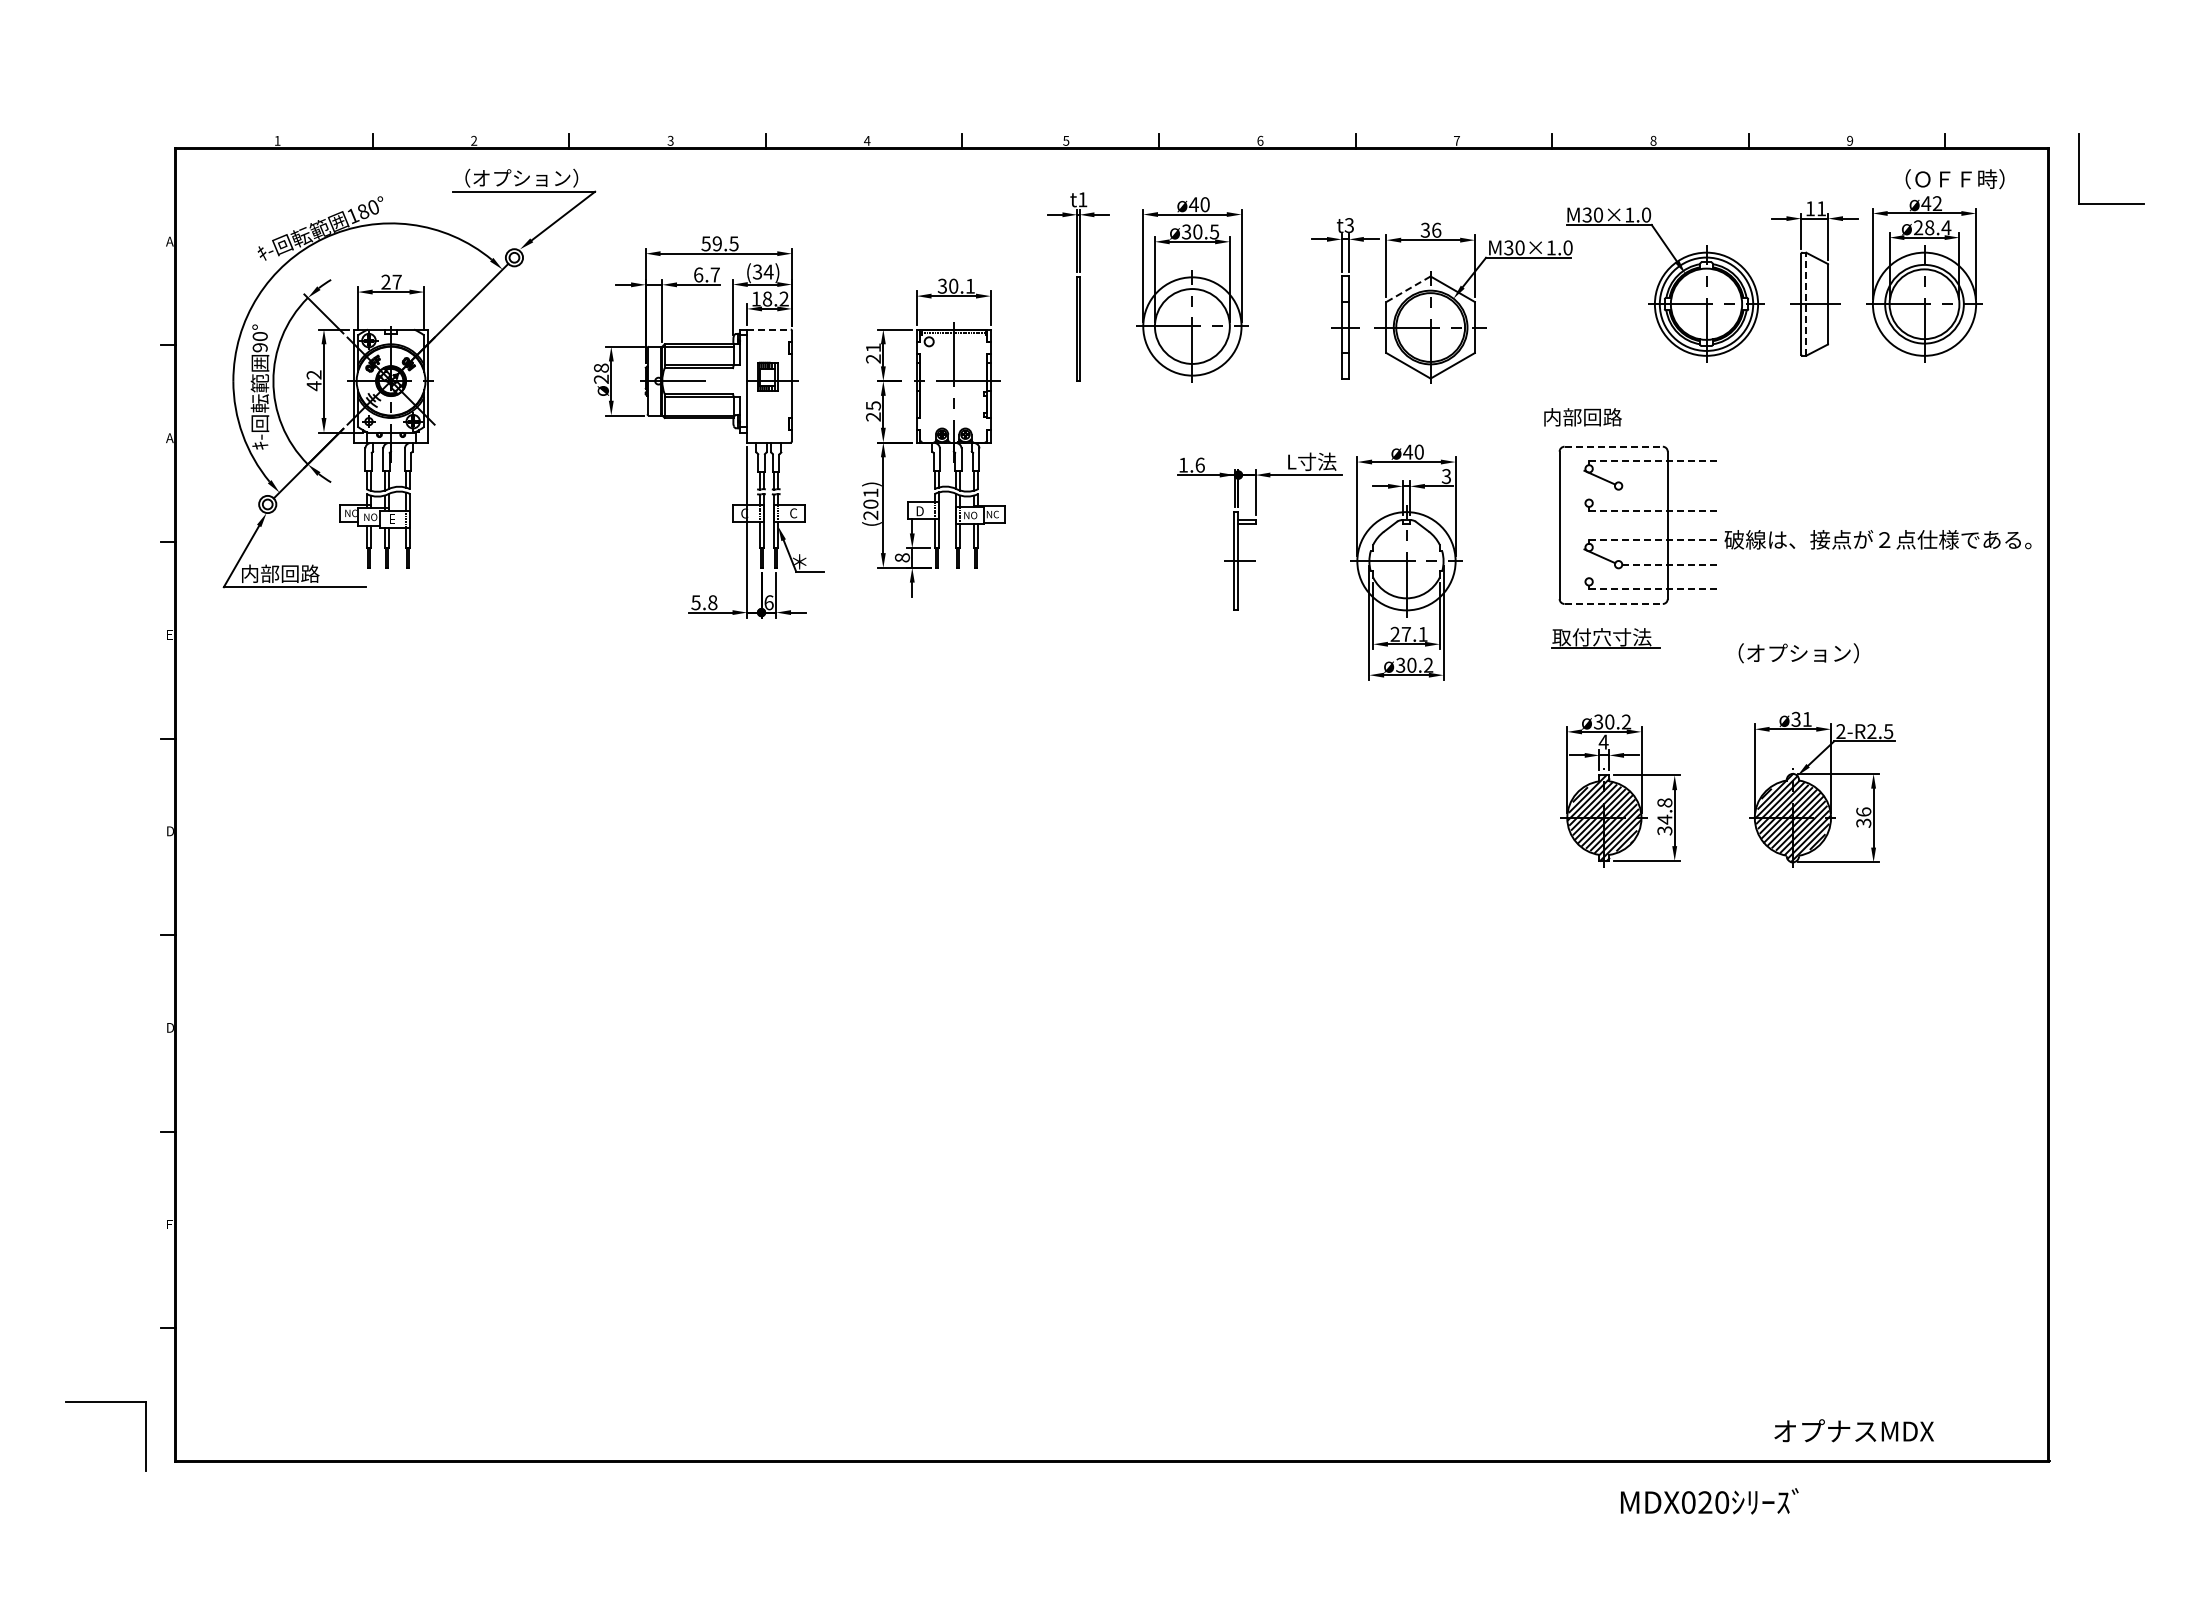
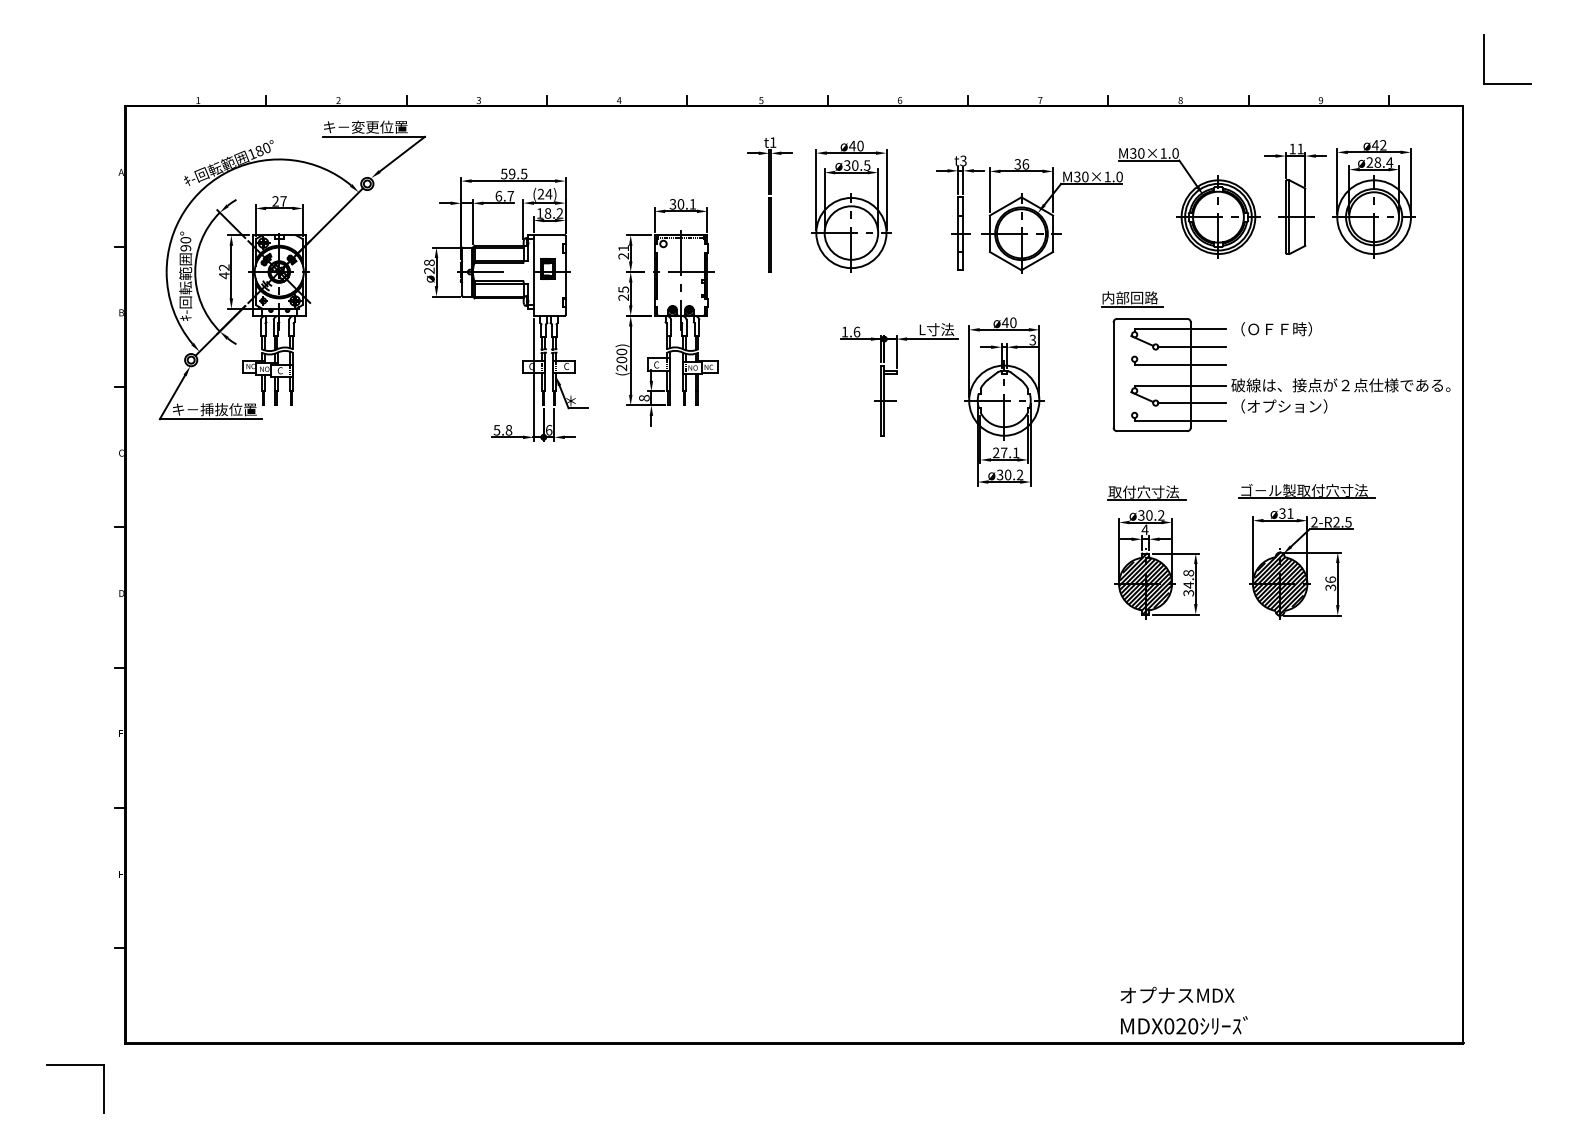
part: (2079, 168) -> (1484, 58), moved
text: (515, 177) -> (368, 126), （オプション） -> キ－変更位置
text: (1954, 179) -> (1276, 329), moved
text: (757, 272) -> (540, 194), (34) -> (24)
line: (1408, 289) -> (1005, 206), dashed -> solid
line: (1805, 304) -> (1289, 217), dashed -> solid
line: (769, 329) -> (549, 235), dashed -> solid
line: (1586, 429) -> (1132, 306), added
text: (169, 438) -> (121, 313), A -> B
line: (1614, 446) -> (1152, 318), dashed -> solid
line: (1653, 461) -> (1180, 329), dashed -> solid
line: (1669, 486) -> (1192, 347), added
text: (870, 492) -> (621, 351), (201) -> (200)
line: (1653, 510) -> (1180, 364), dashed -> solid
text: (919, 511) -> (656, 365), D -> C
text: (392, 519) -> (280, 370), E -> C
line: (1653, 540) -> (1180, 385), dashed -> solid
line: (1669, 564) -> (1192, 402), dashed -> solid
text: (300, 573) -> (214, 409), 内部回路 -> キ－挿抜位置
line: (1653, 589) -> (1180, 420), dashed -> solid
line: (1614, 603) -> (1152, 430), dashed -> solid
text: (169, 634) -> (121, 452), E -> C
part: (1605, 638) -> (1146, 492), moved
text: (1798, 653) -> (1284, 406), moved
part: (1829, 687) -> (1306, 490), added
text: (170, 1027) -> (121, 733), D -> E
part: (105, 1402) -> (75, 1064), moved
text: (1853, 1430) -> (1177, 994), moved
text: (1709, 1501) -> (1184, 1025), moved

